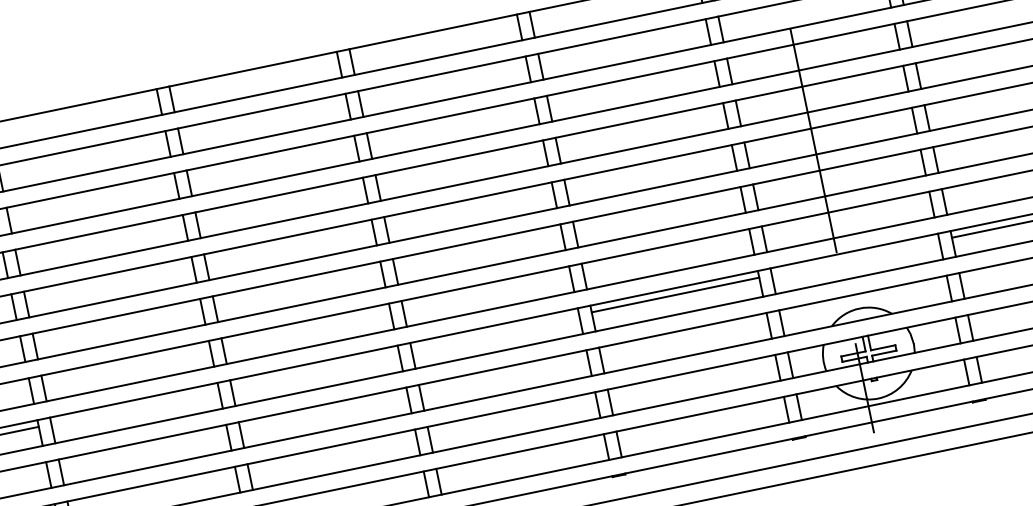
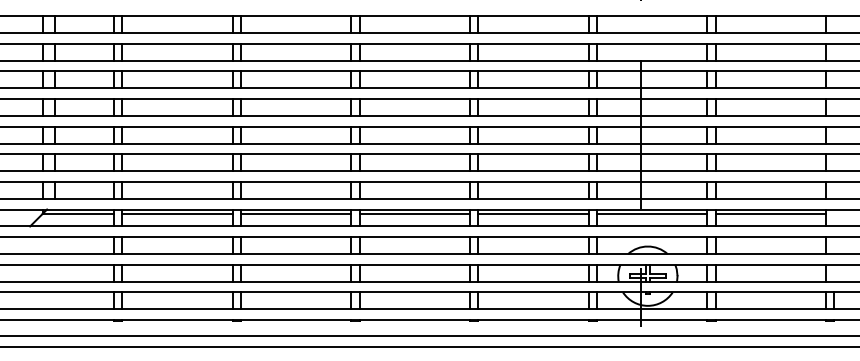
line: (854, 257) -> (651, 213), added
line: (494, 331) -> (414, 213), added
line: (314, 369) -> (295, 213), added
line: (135, 406) -> (177, 213), added

